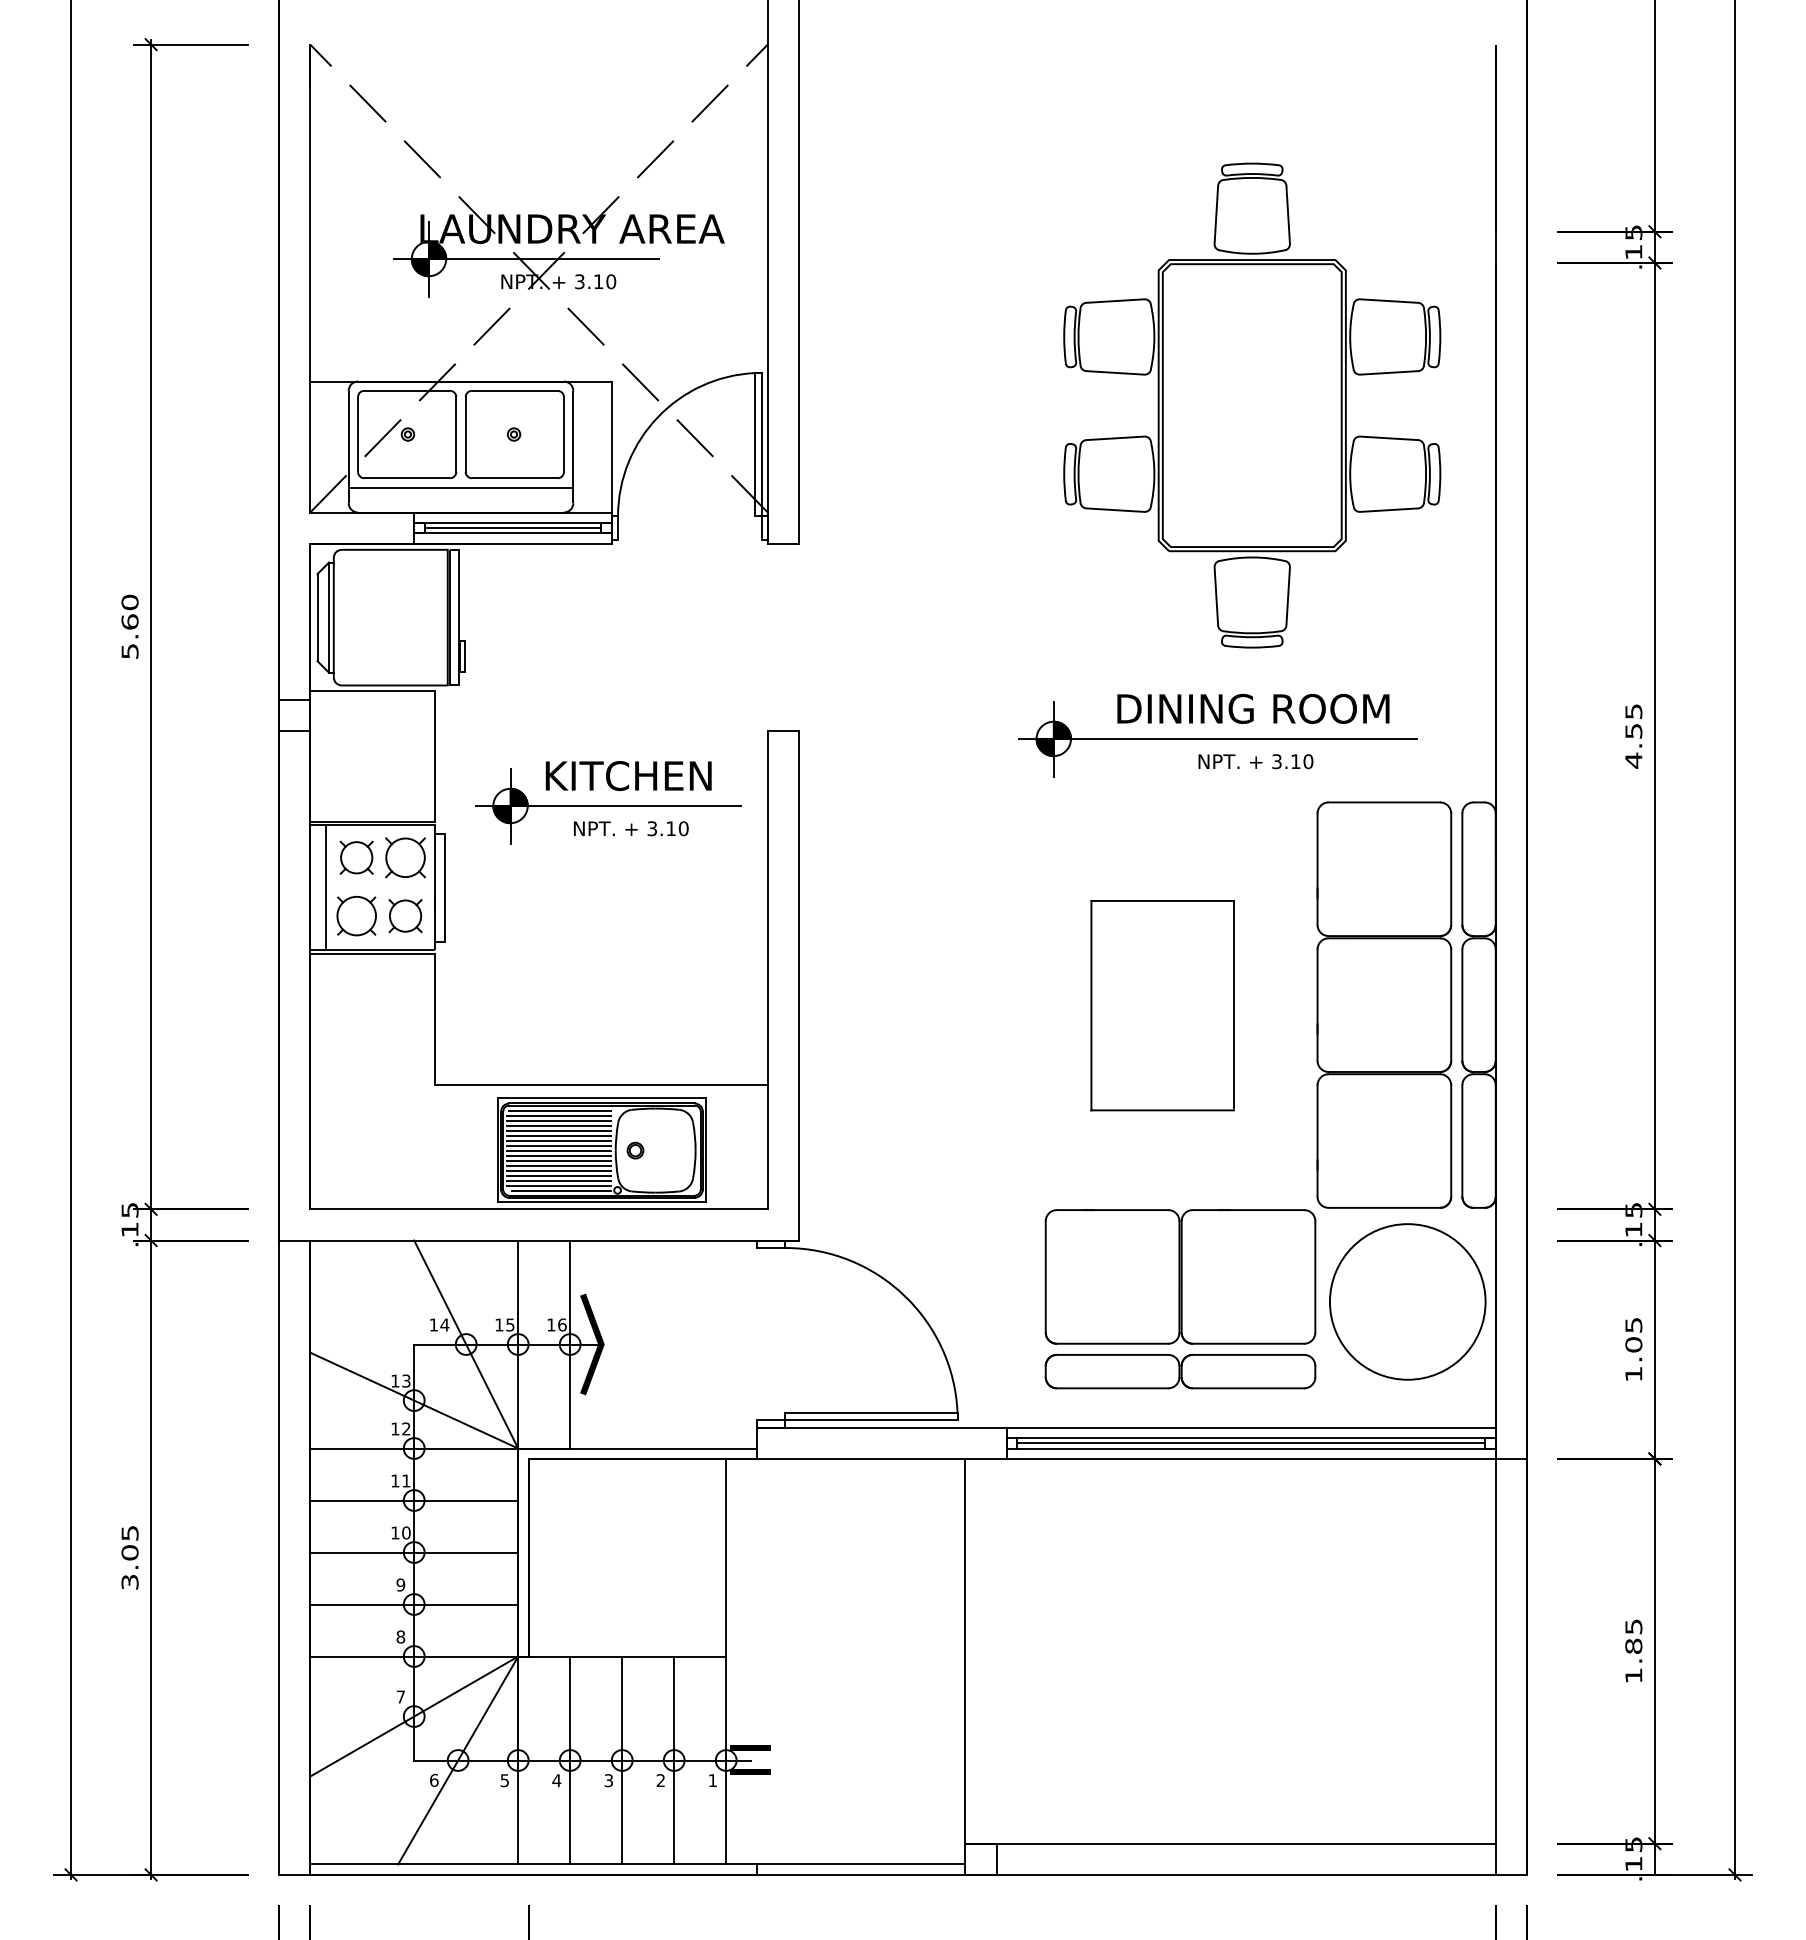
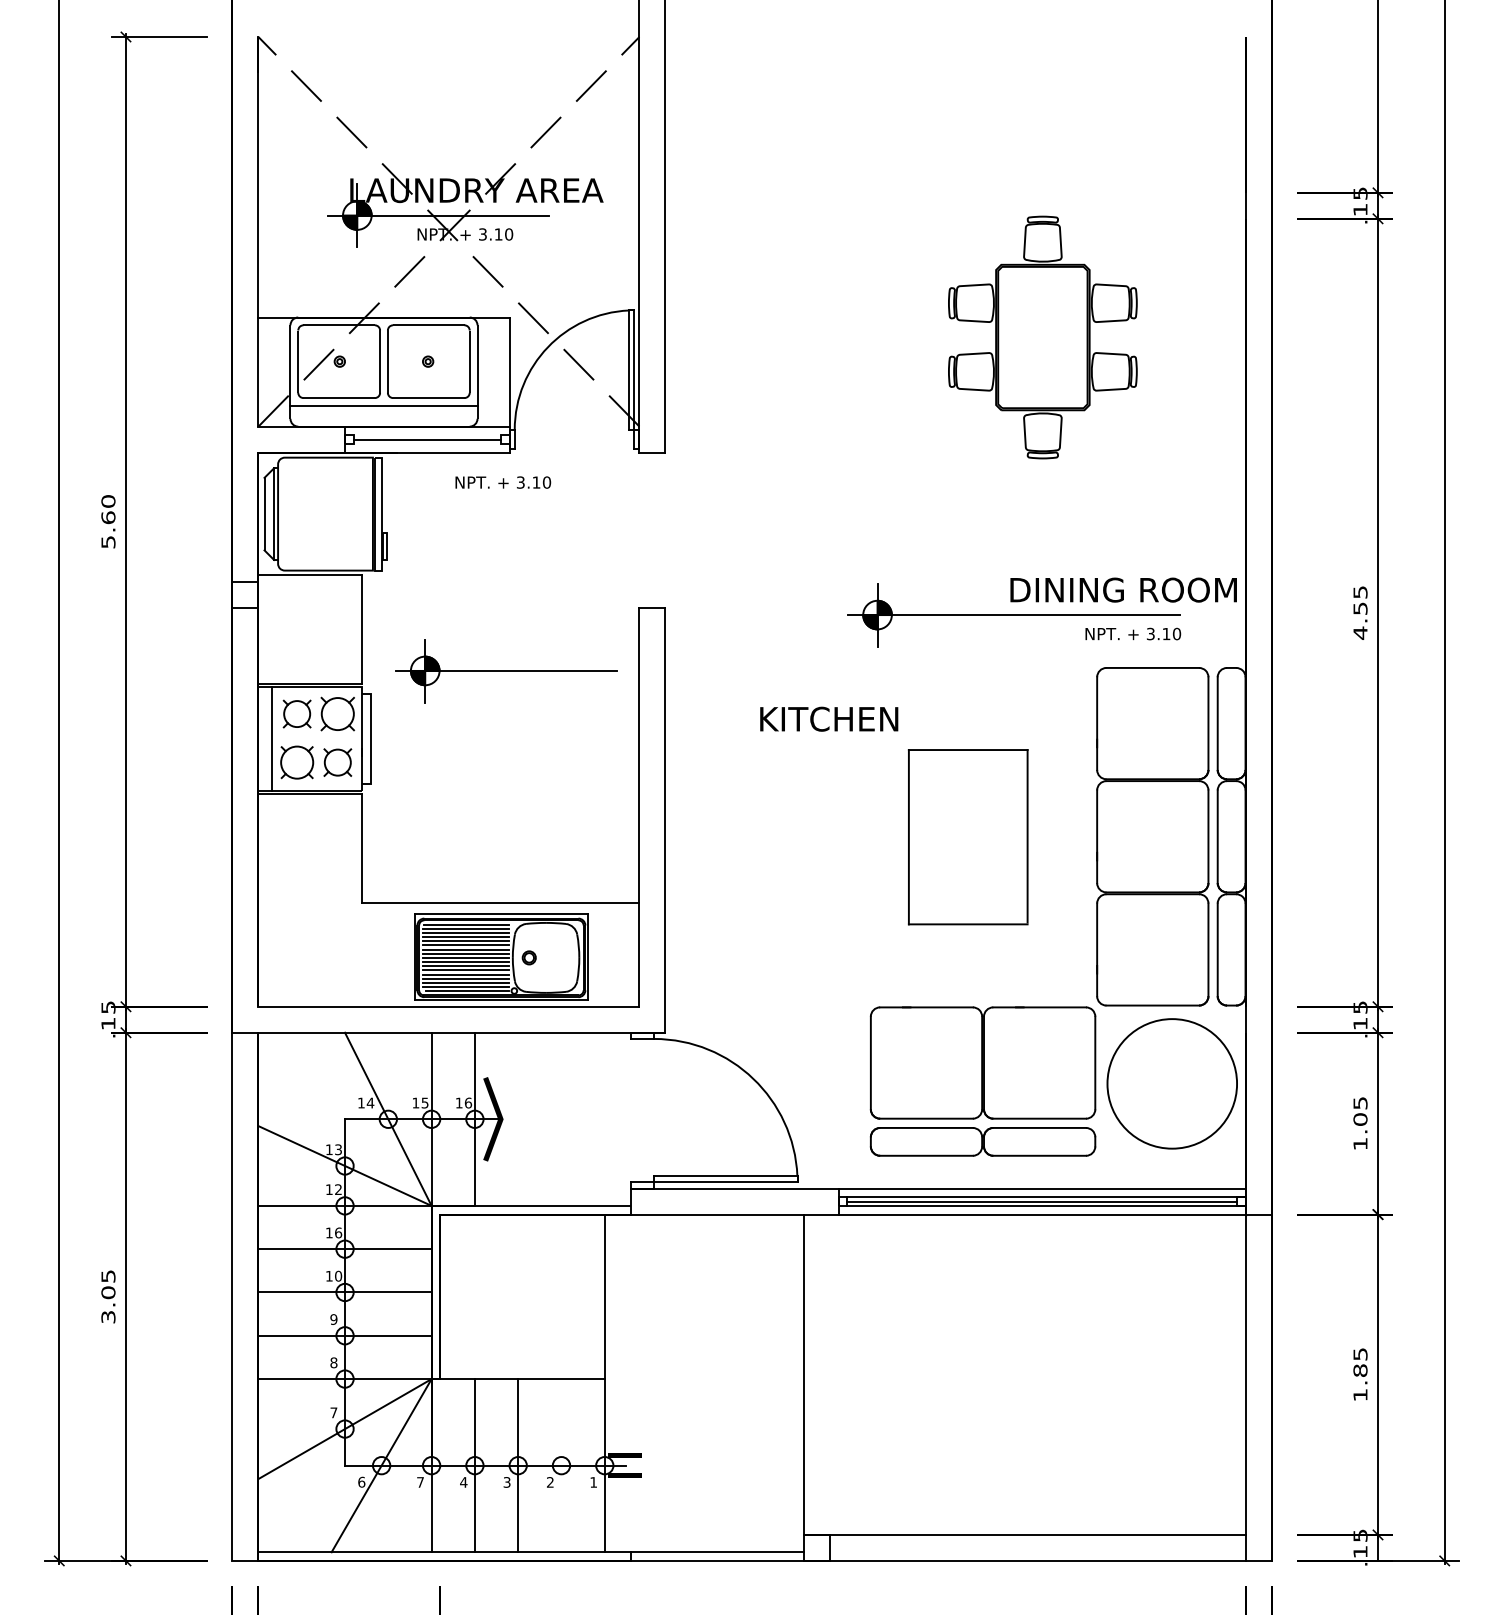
part: (1252, 405) -> (1042, 337), size x0.6
line: (512, 522) -> (426, 434), removed
line: (512, 533) -> (426, 444), removed
text: (1253, 708) -> (1123, 589), moved
text: (1255, 761) -> (1132, 633), moved
text: (628, 775) -> (829, 718), moved
text: (631, 828) -> (503, 482), moved
text: (406, 1480) -> (338, 1232), 11 -> 16
line: (674, 1760) -> (561, 1465), removed
text: (504, 1780) -> (420, 1482), 5 -> 7

